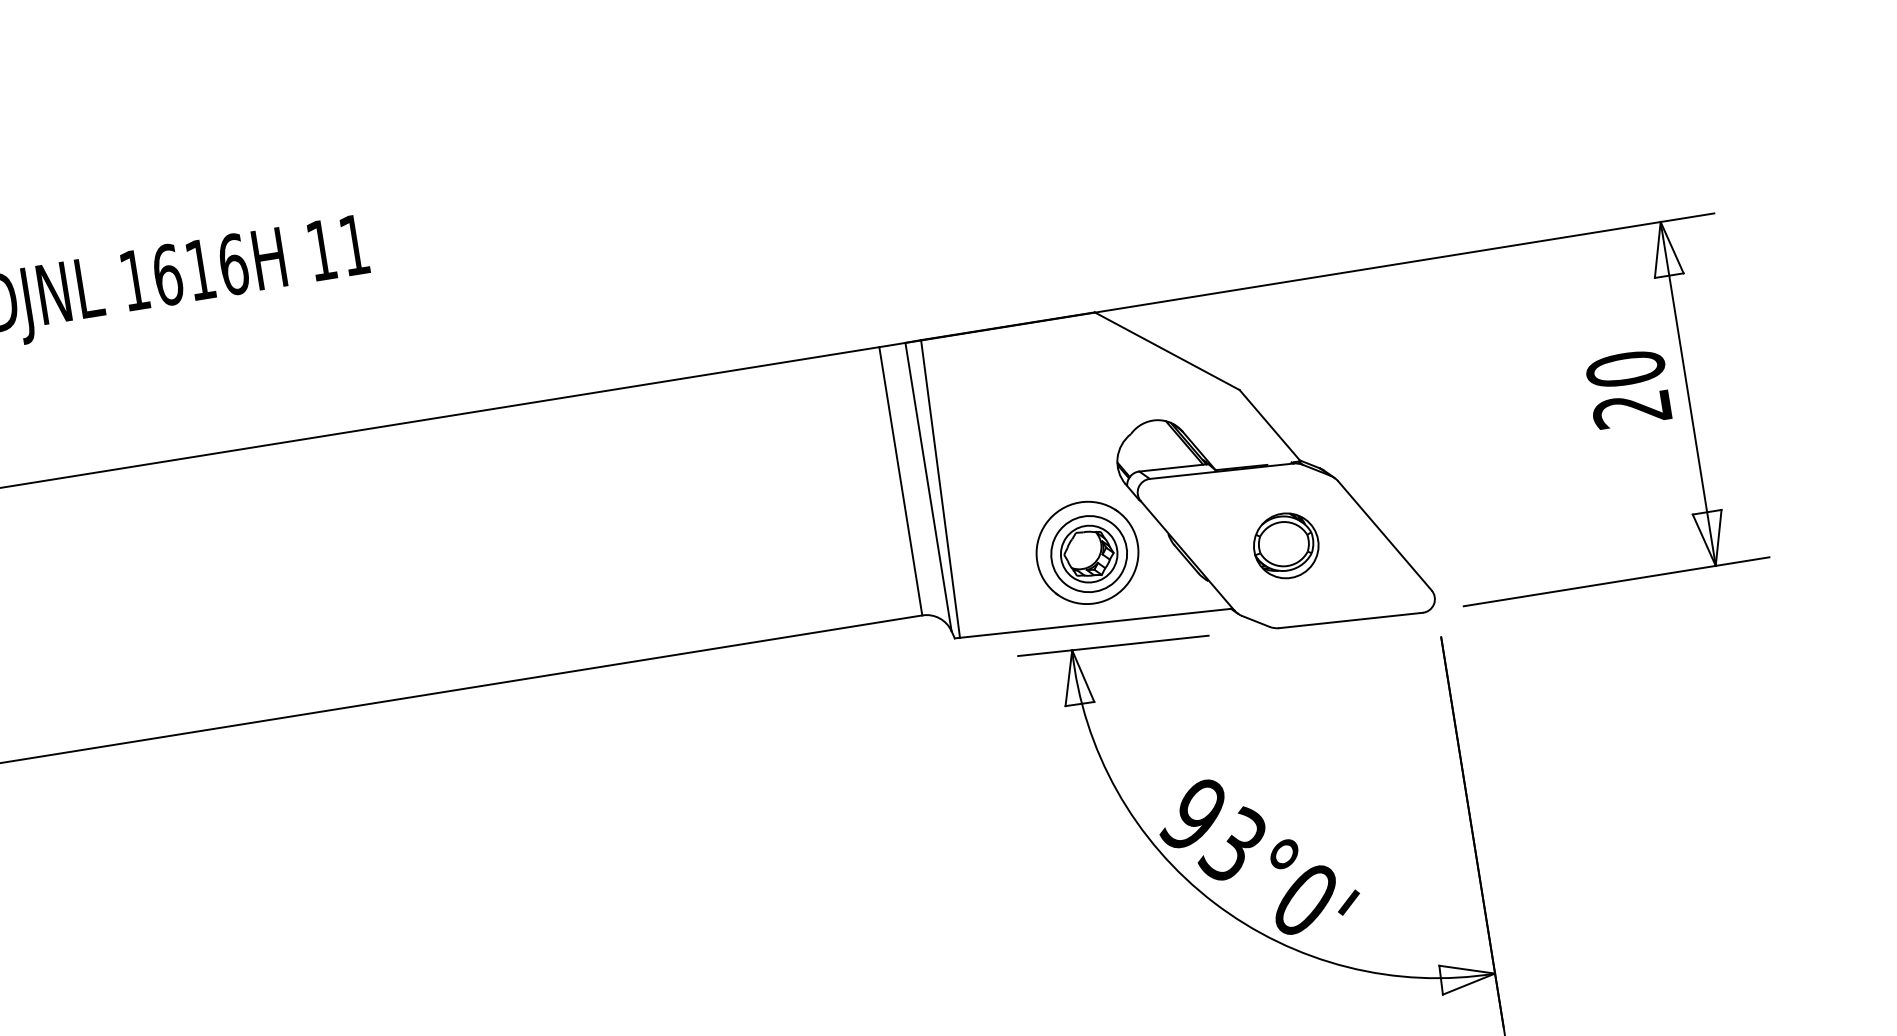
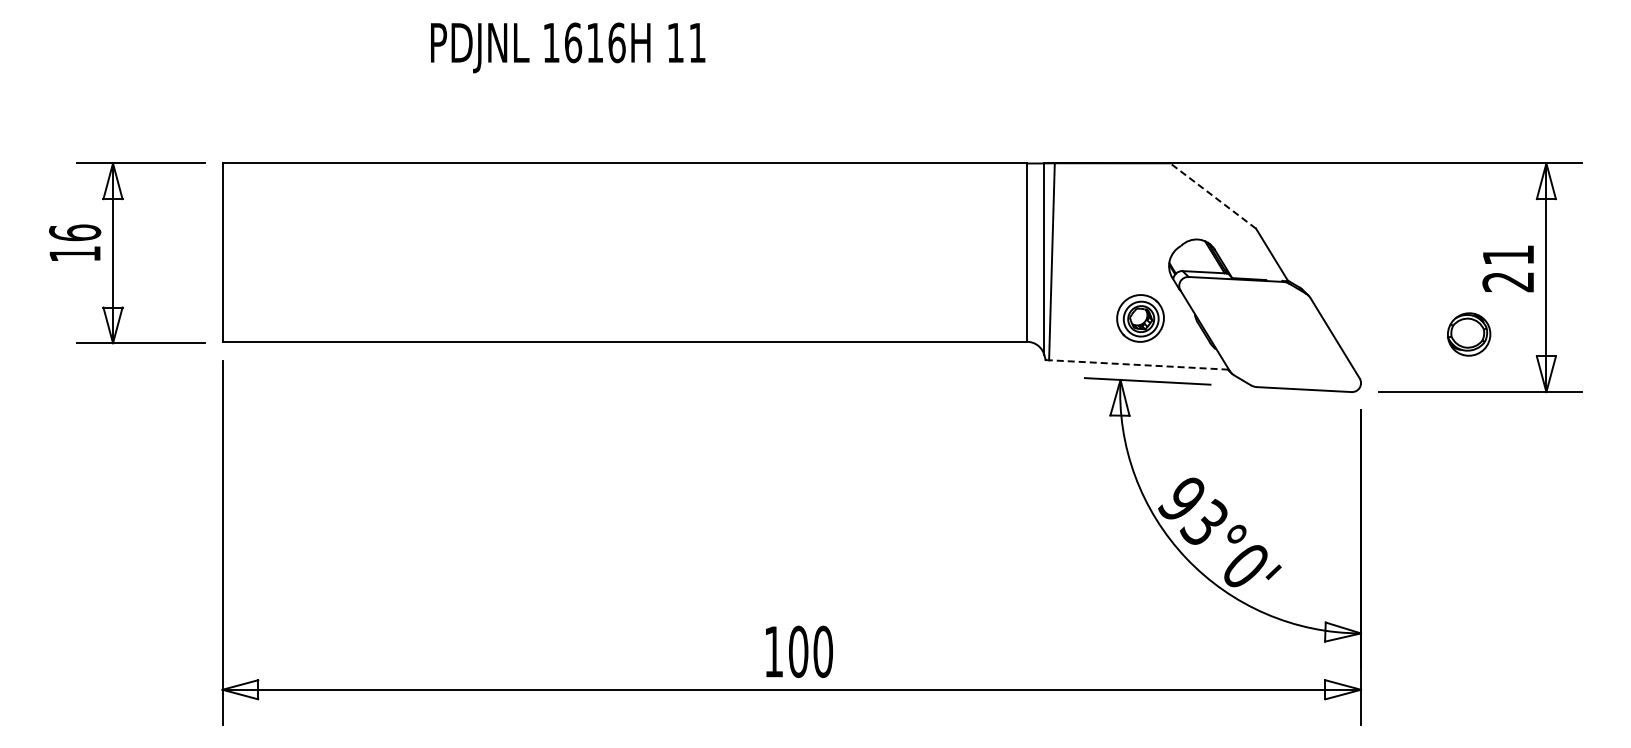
line: (1167, 351) -> (1213, 196), solid -> dashed
text: (1625, 368) -> (1508, 254), 20 -> 21
part: (1286, 545) -> (1469, 334), moved
part: (1087, 552) -> (1140, 318), size x0.7
line: (1095, 622) -> (1138, 364), solid -> dashed

